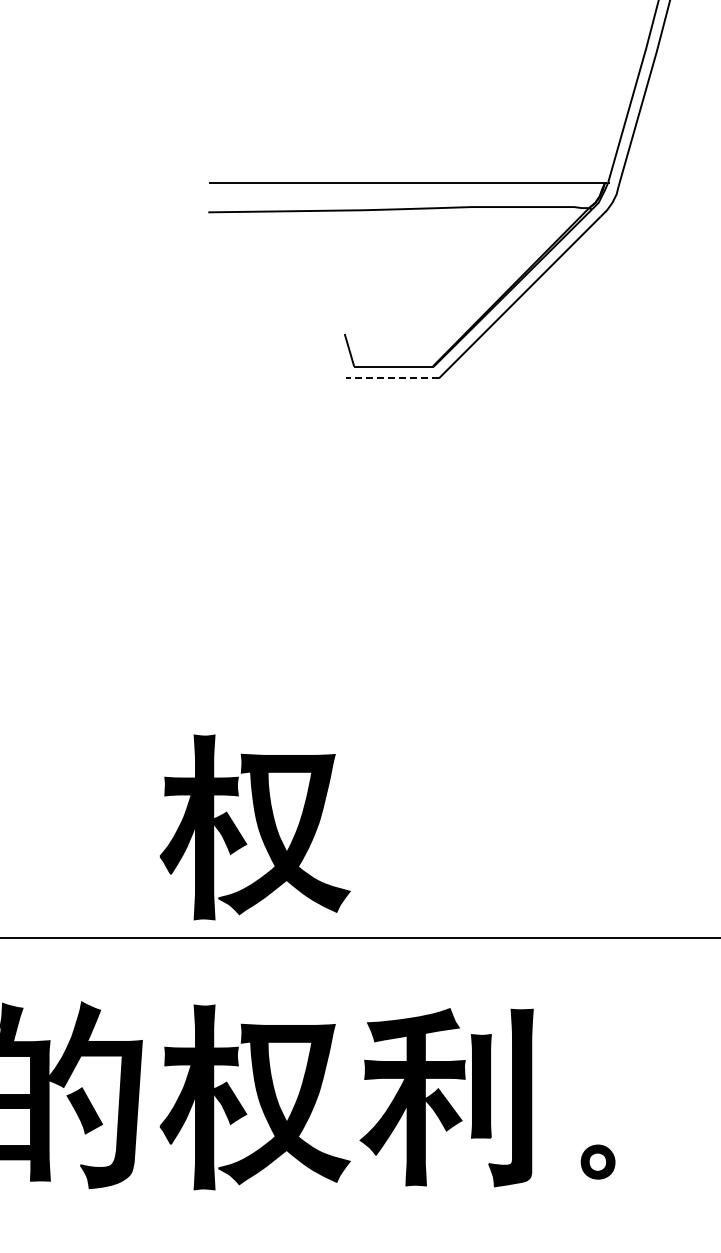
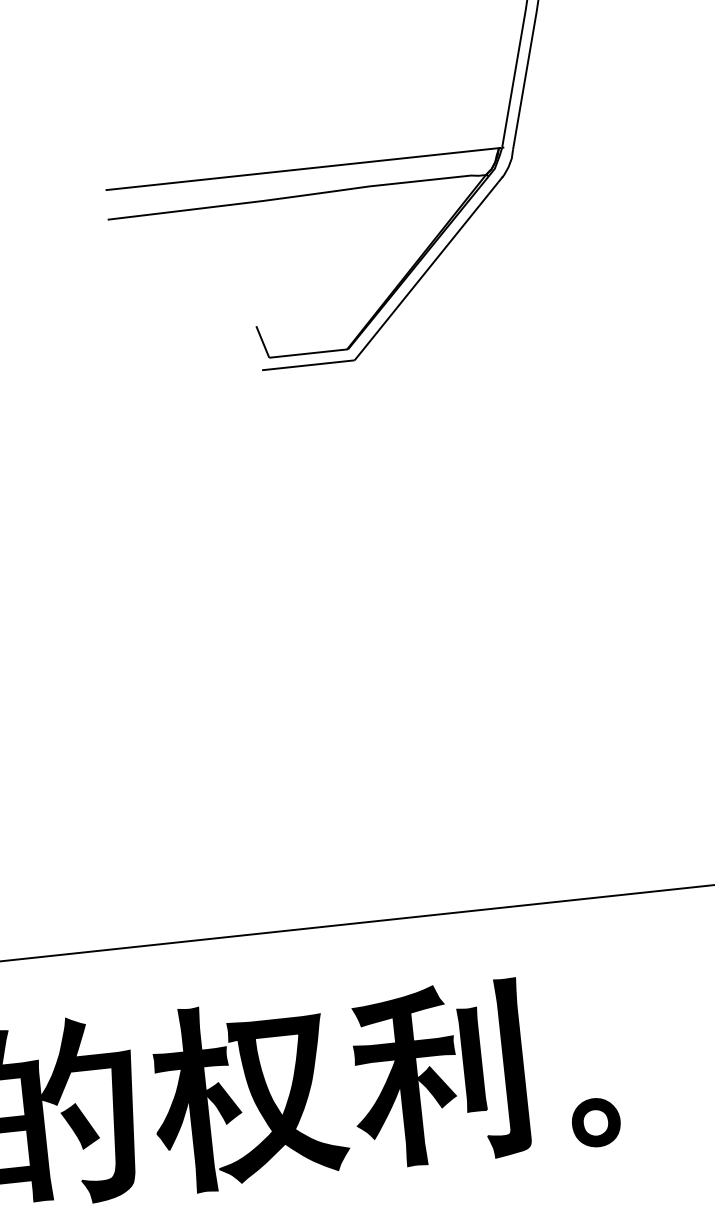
line: (392, 378) -> (308, 365), dashed -> solid
part: (254, 827) -> (219, 826), removed
part: (597, 1161) -> (595, 1122), size x1.43

